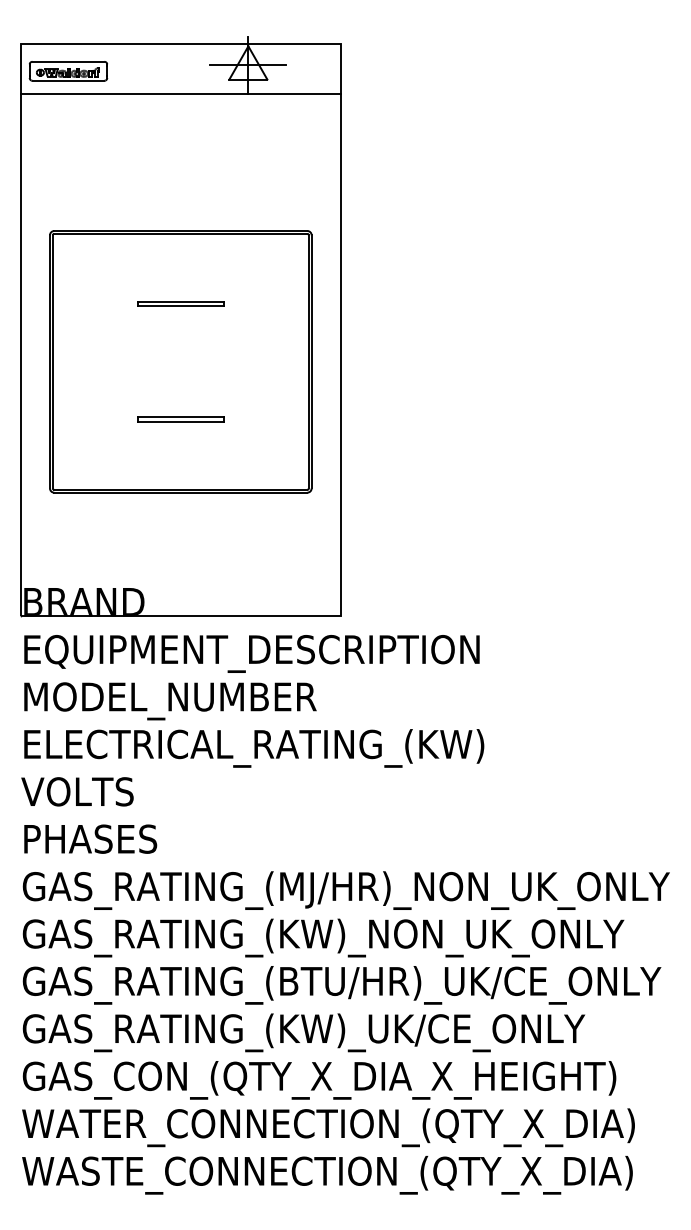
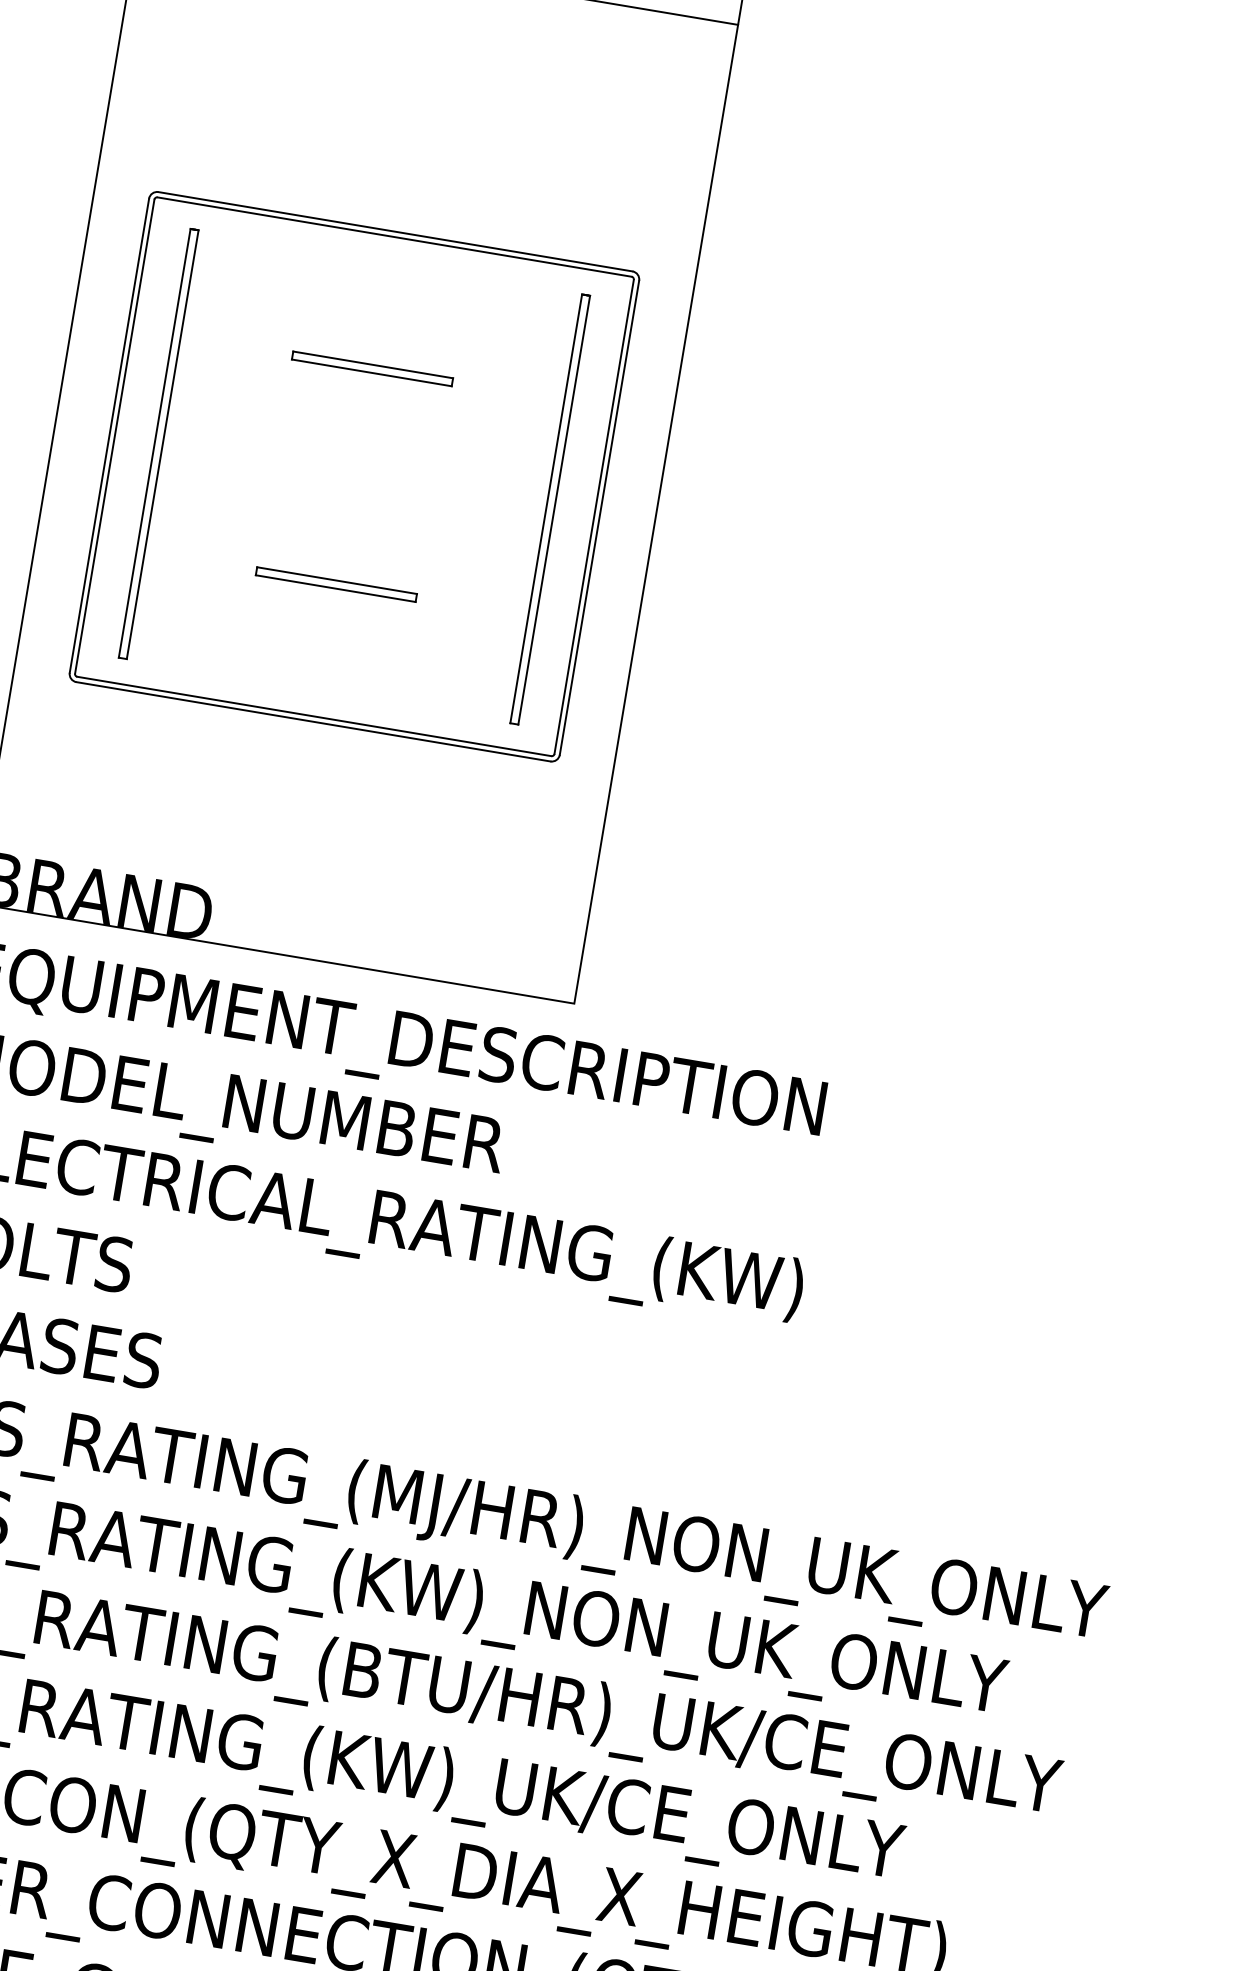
part: (75, 361) -> (157, 443), added
part: (285, 361) -> (550, 508), added

